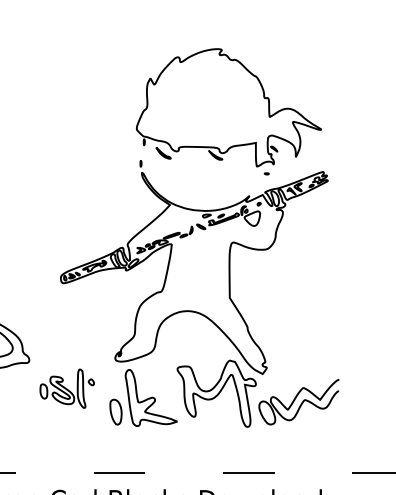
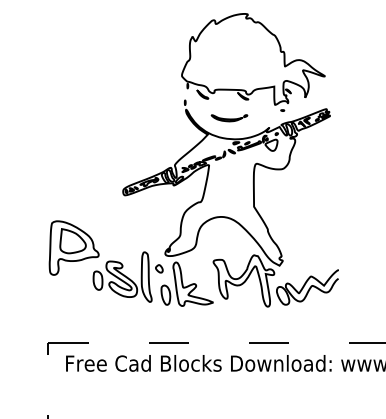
part: (198, 184) -> (229, 118), added
part: (66, 387) -> (127, 276), size x1.67

